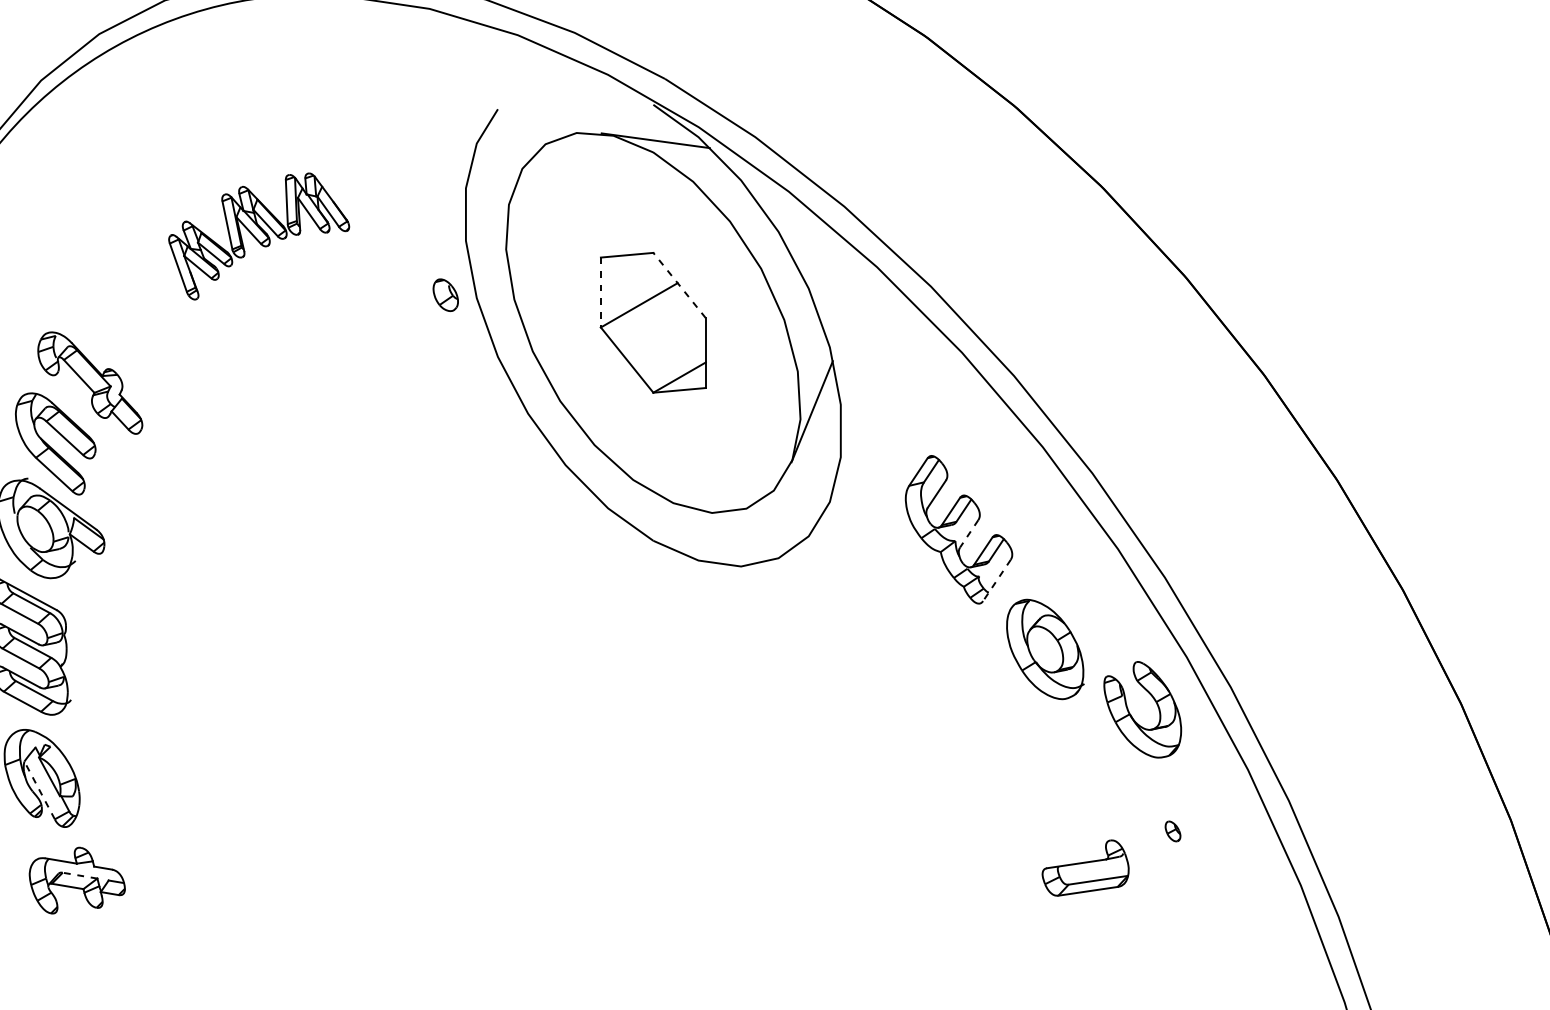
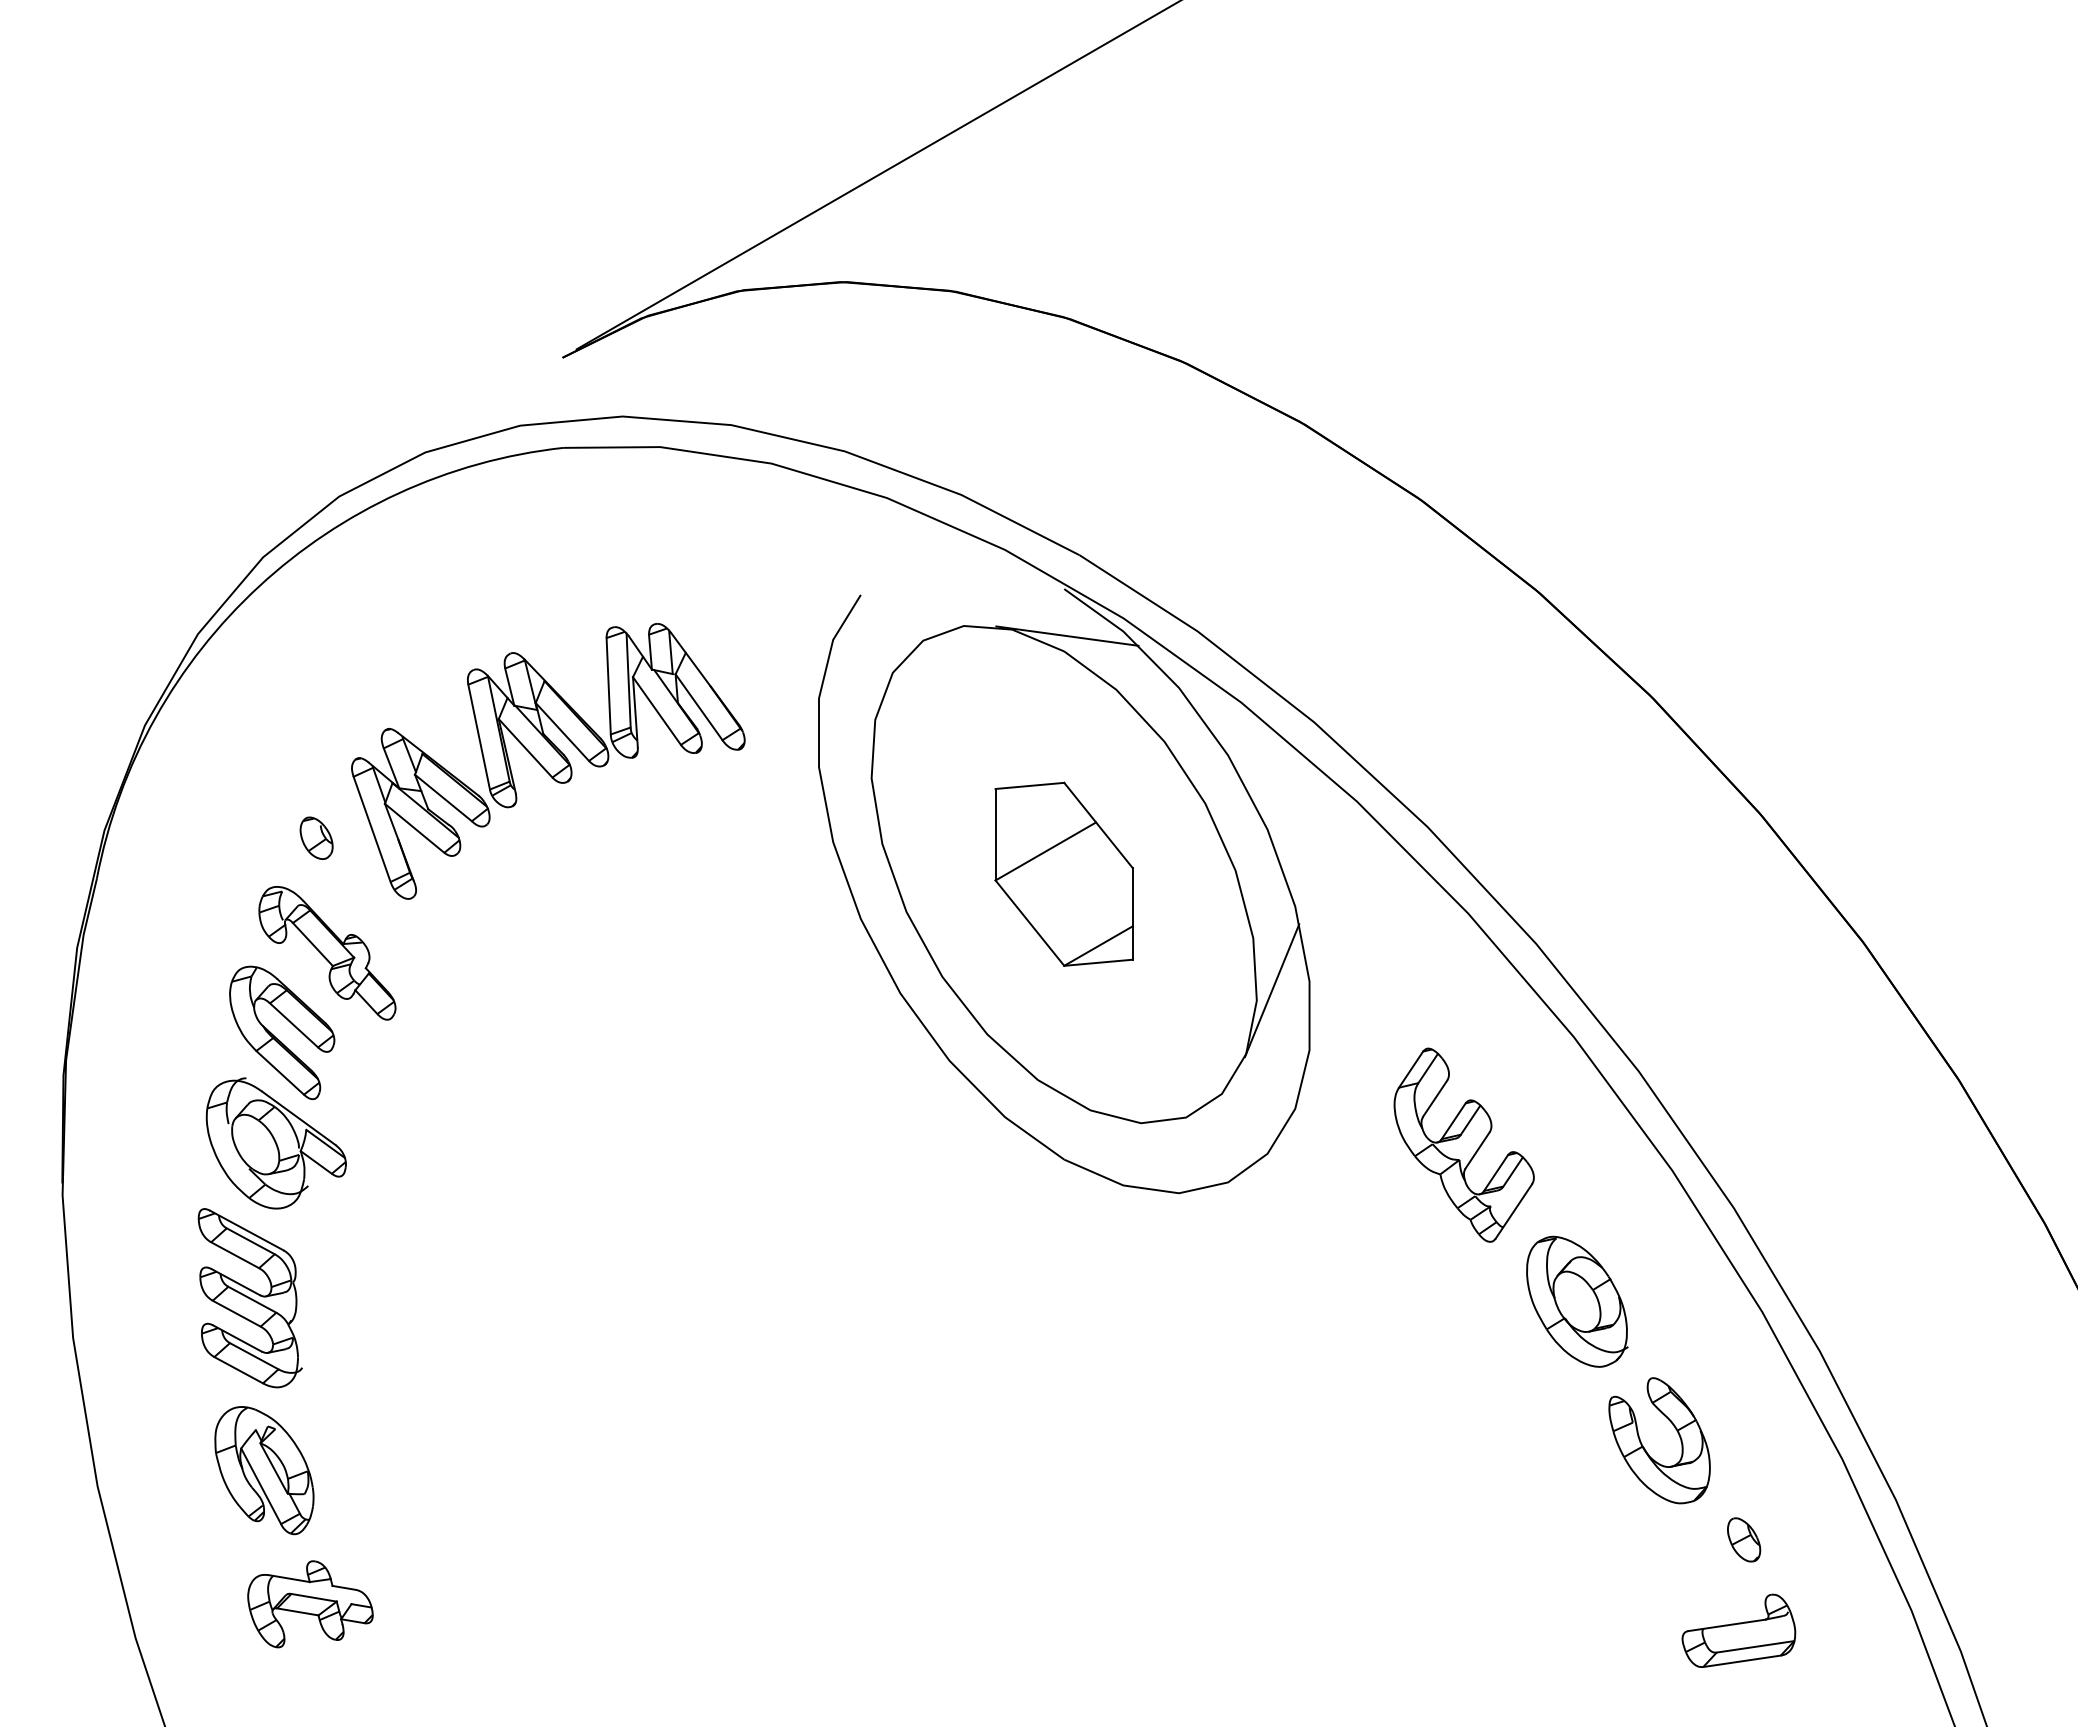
part: (259, 236) -> (548, 761), size x1.67
line: (679, 285) -> (1098, 825), dashed -> solid
line: (600, 292) -> (995, 834), dashed -> solid
part: (445, 294) -> (316, 837), moved
line: (969, 533) -> (1477, 1150), dashed -> solid
line: (996, 580) -> (1513, 1211), dashed -> solid
part: (1131, 715) -> (1645, 1448), moved
line: (39, 790) -> (261, 1486), dashed -> solid
part: (1173, 831) -> (1744, 1539), size x1.67
part: (1085, 867) -> (1738, 1630), moved
line: (79, 875) -> (313, 1597), dashed -> solid

